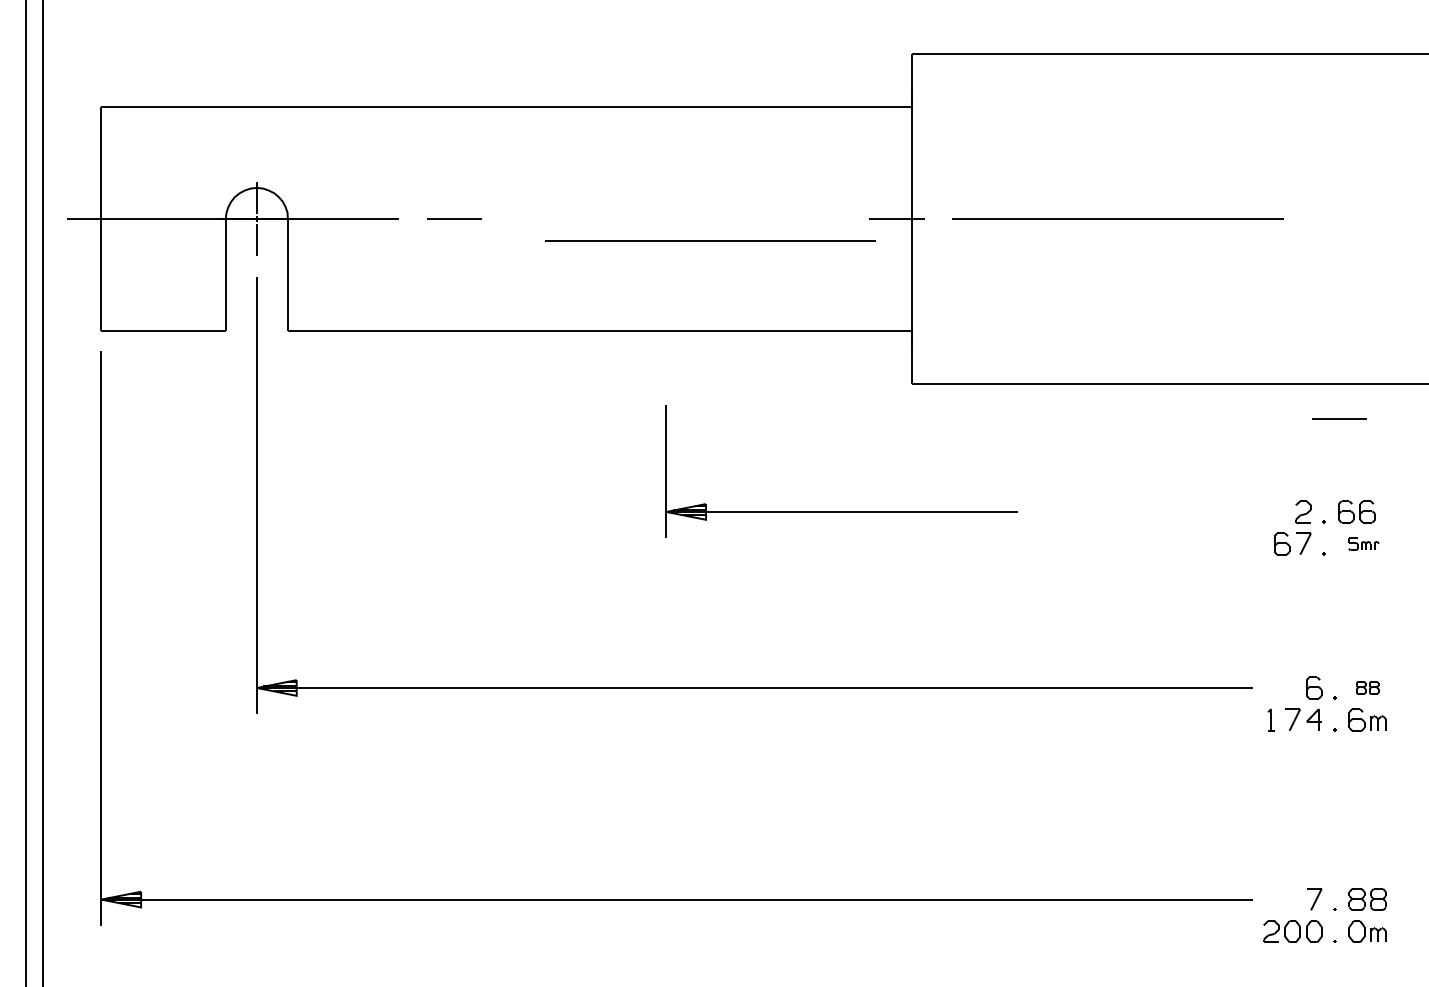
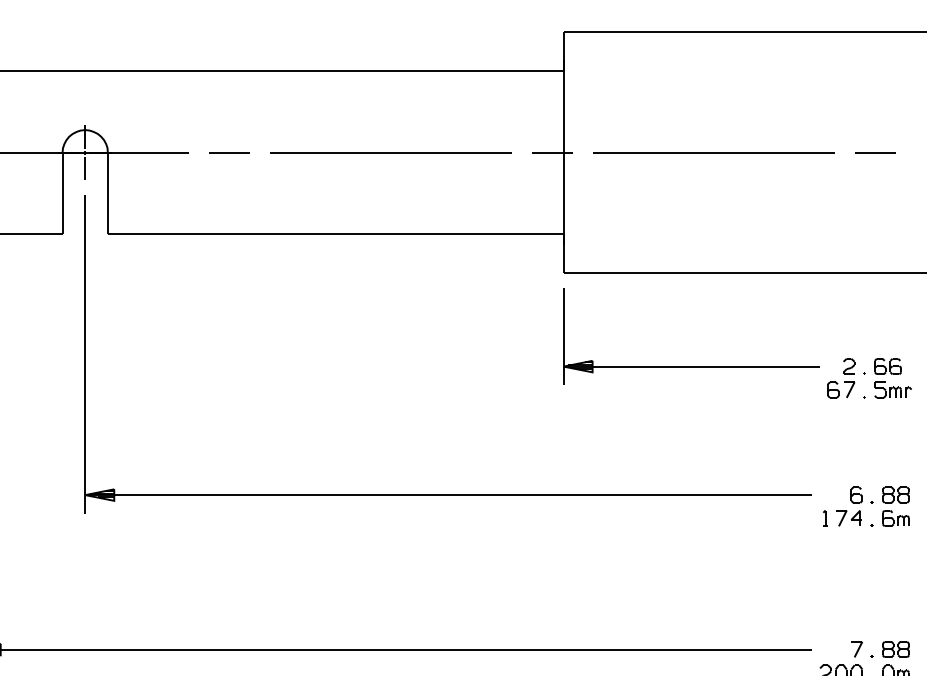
line: (710, 240) -> (390, 152), moved
line: (1339, 418) -> (875, 152), moved
part: (841, 511) -> (691, 366), moved
part: (1363, 543) -> (892, 389), size x1.67
part: (1367, 687) -> (895, 494), size x1.67

